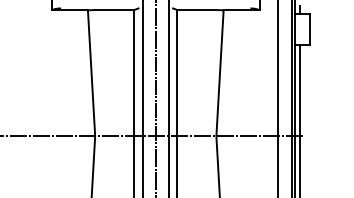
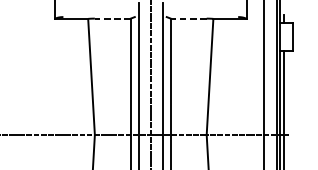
line: (114, 10) -> (112, 18), solid -> dashed
line: (196, 10) -> (188, 18), solid -> dashed

